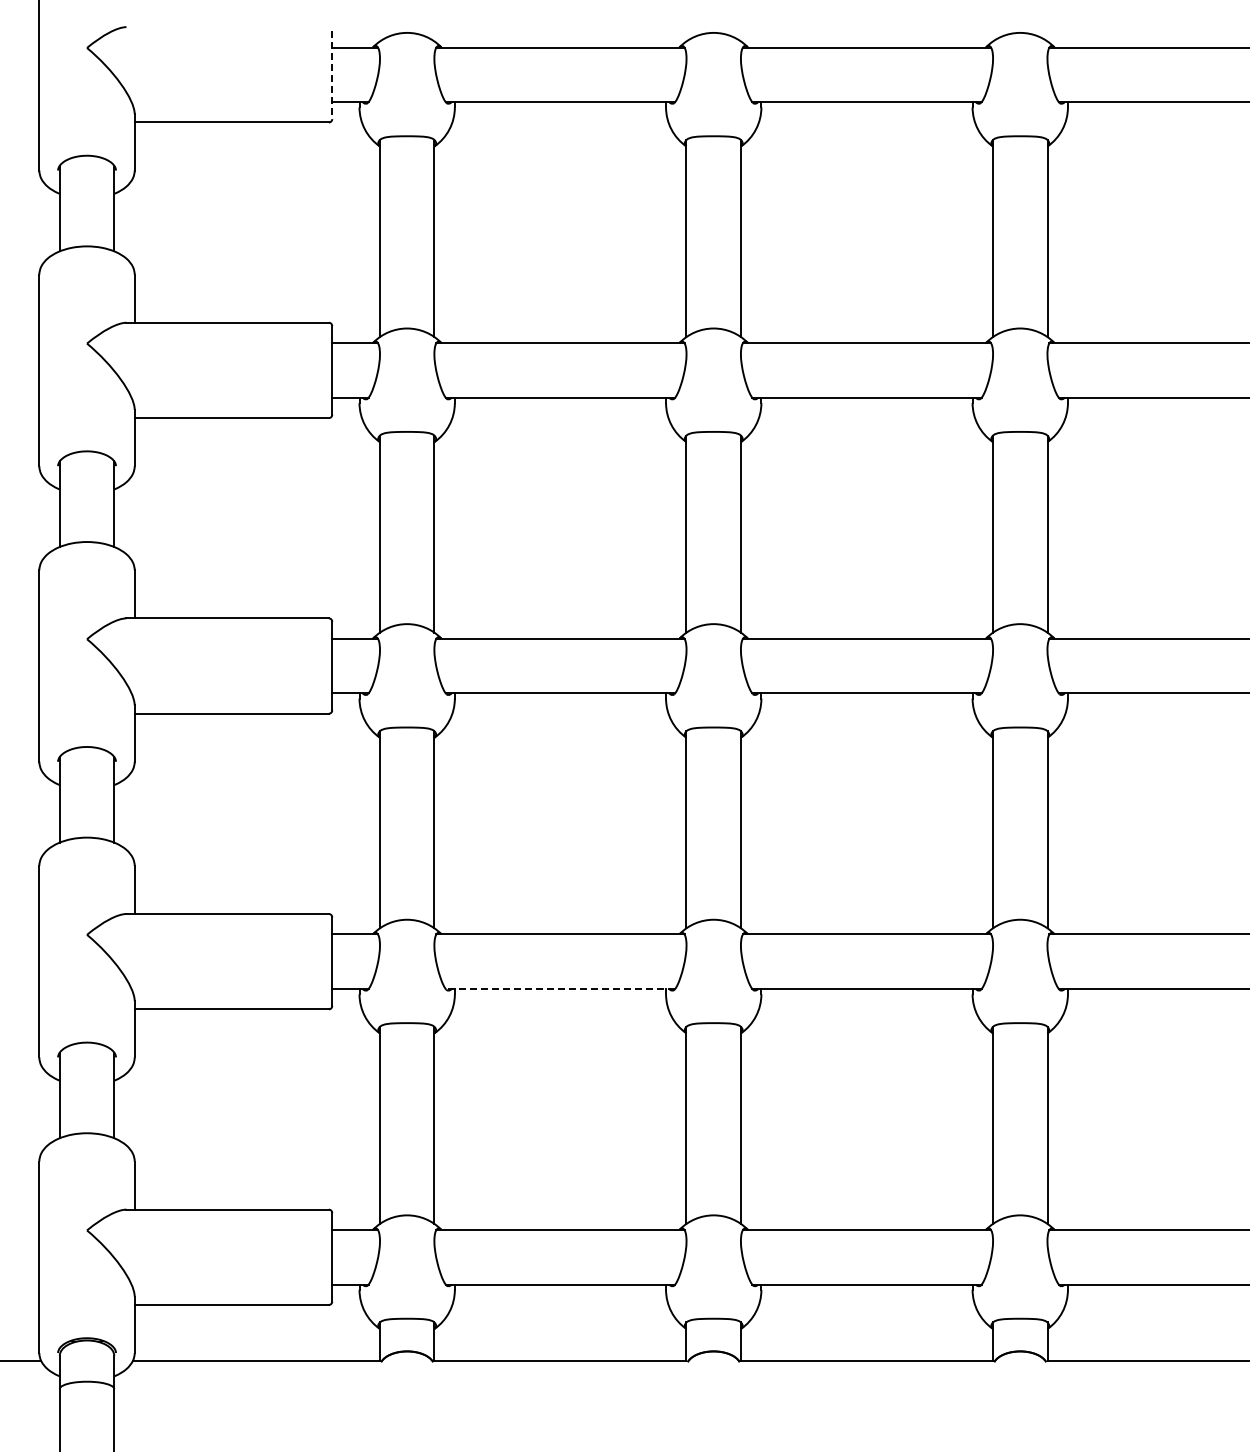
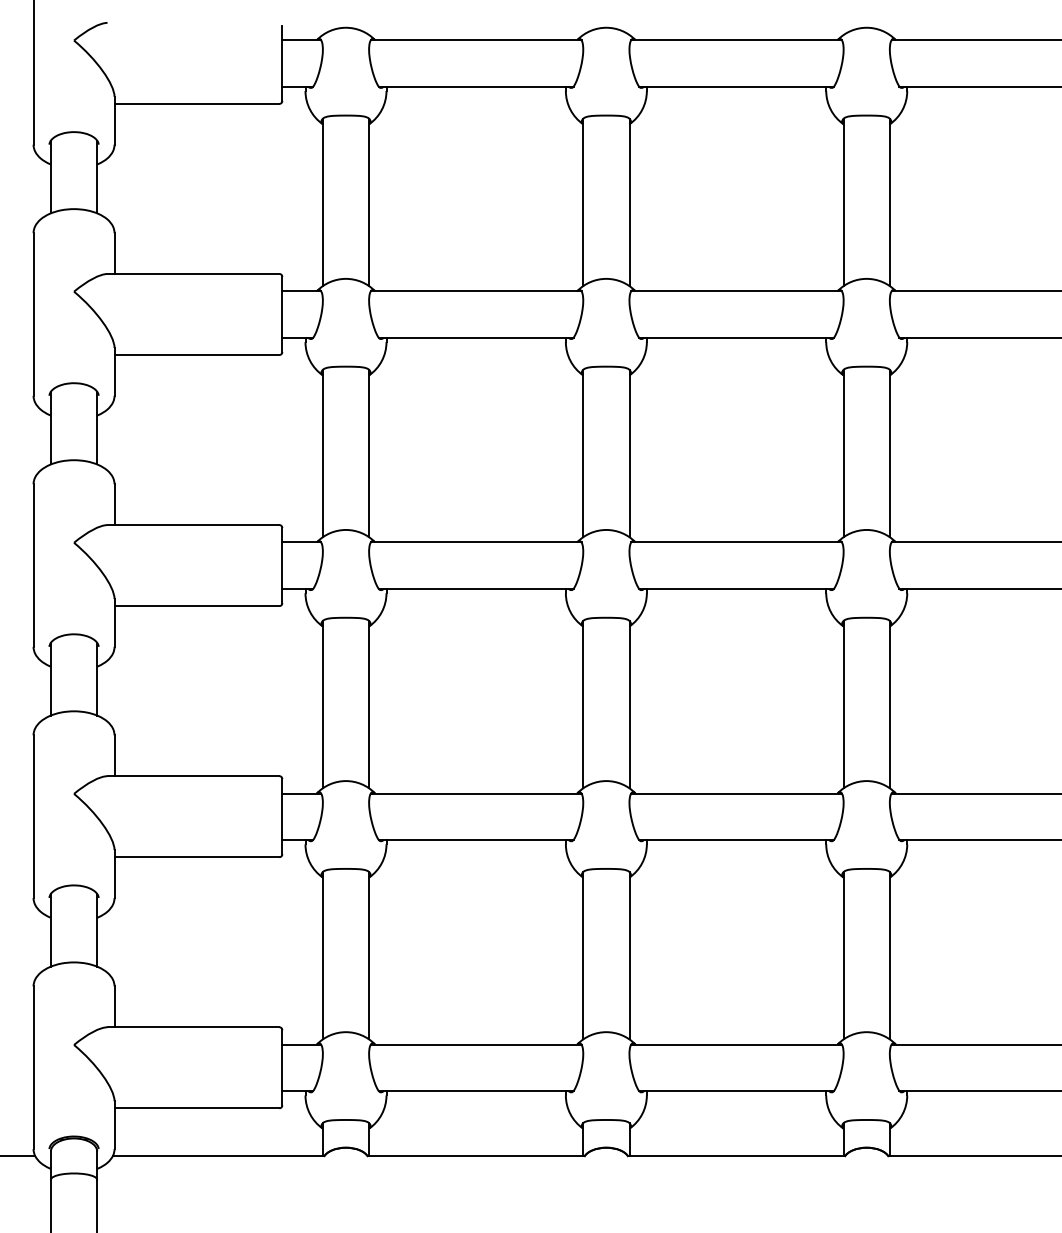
line: (332, 75) -> (282, 63), dashed -> solid
line: (560, 988) -> (476, 839), dashed -> solid

